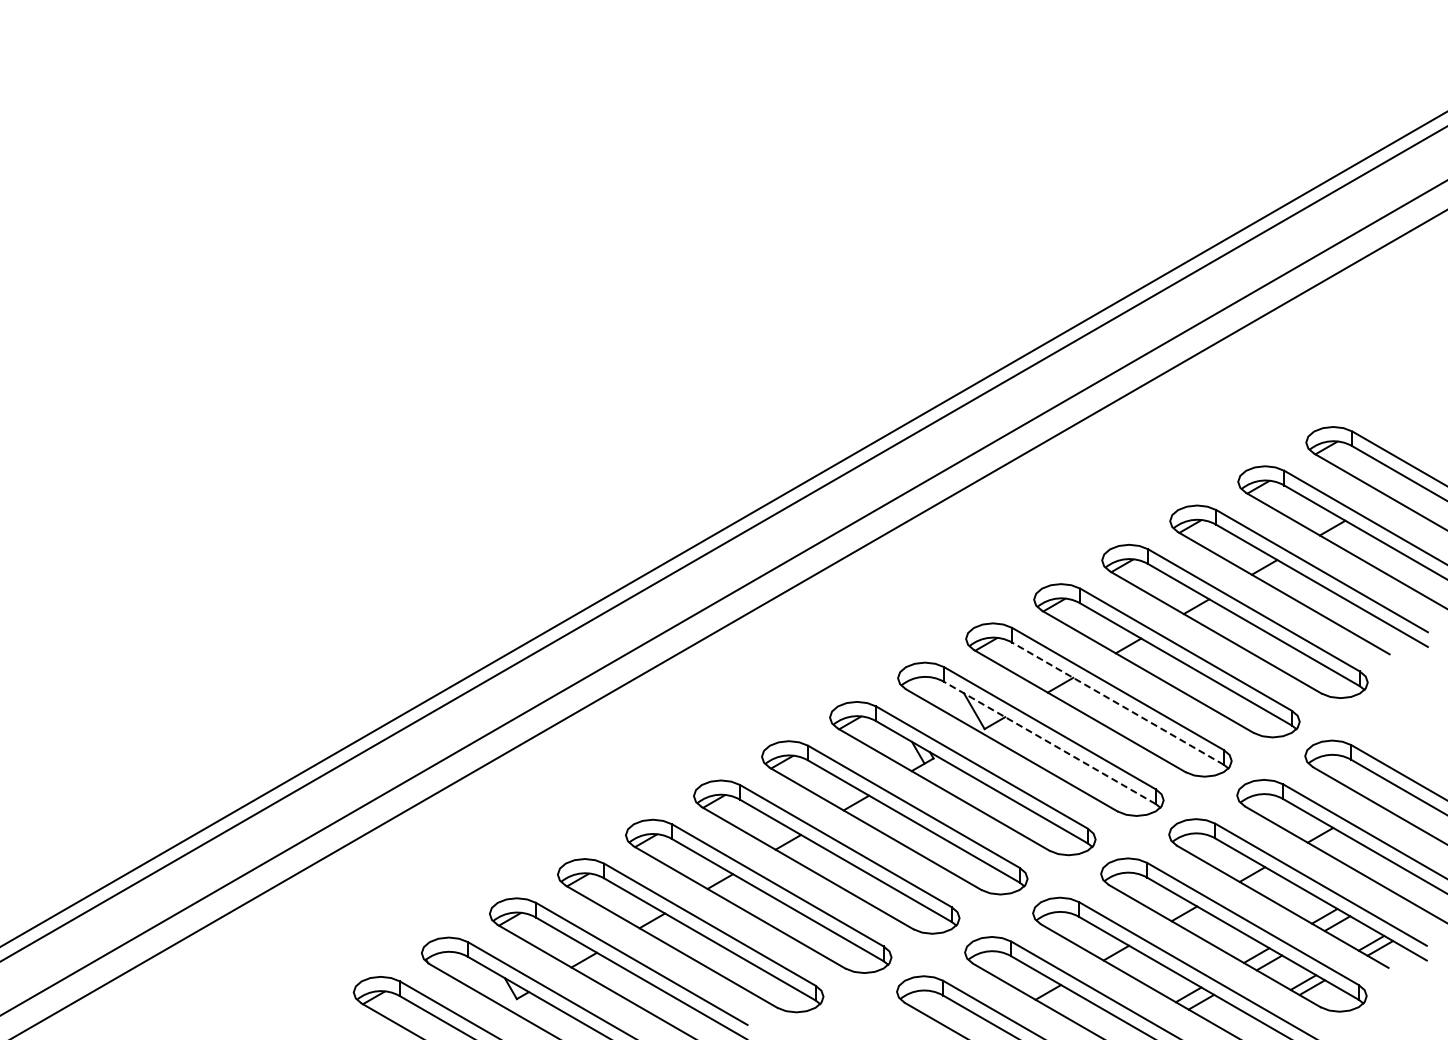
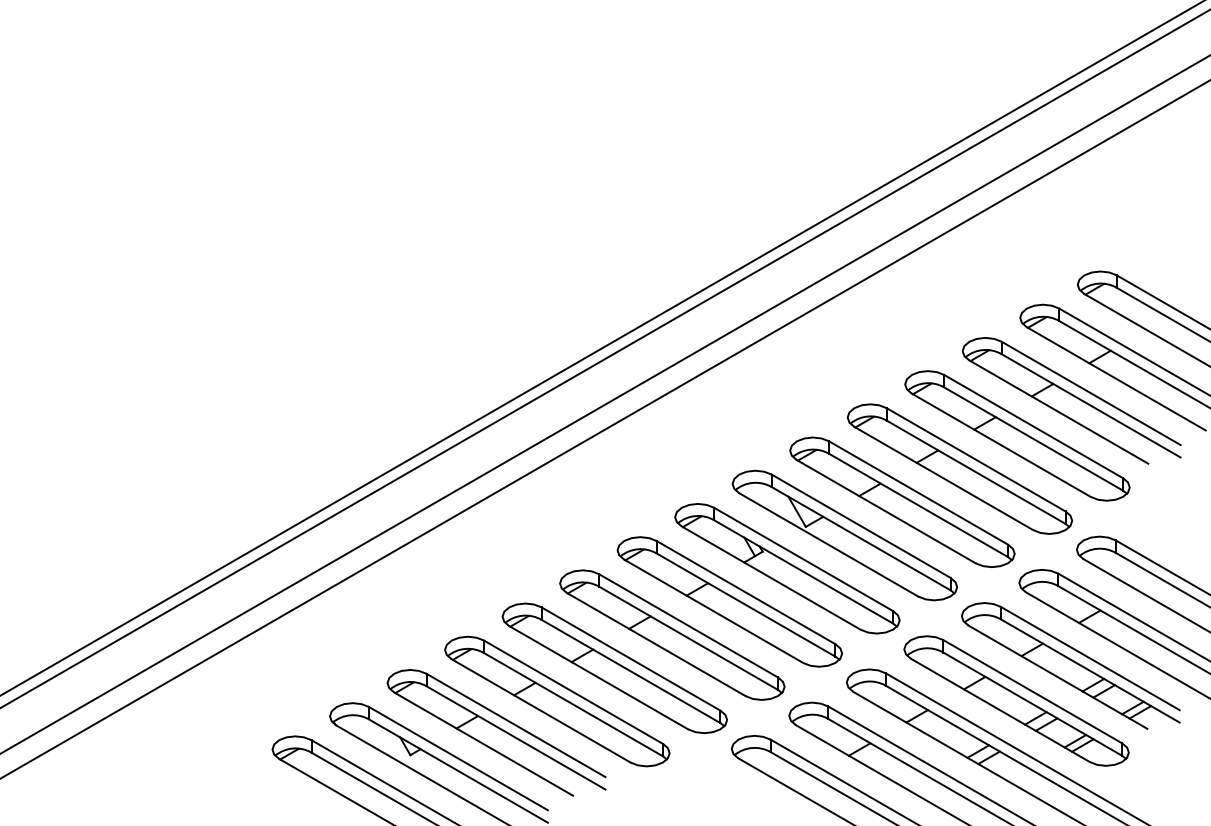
line: (1117, 703) -> (918, 505), dashed -> solid
line: (1049, 742) -> (860, 538), dashed -> solid

